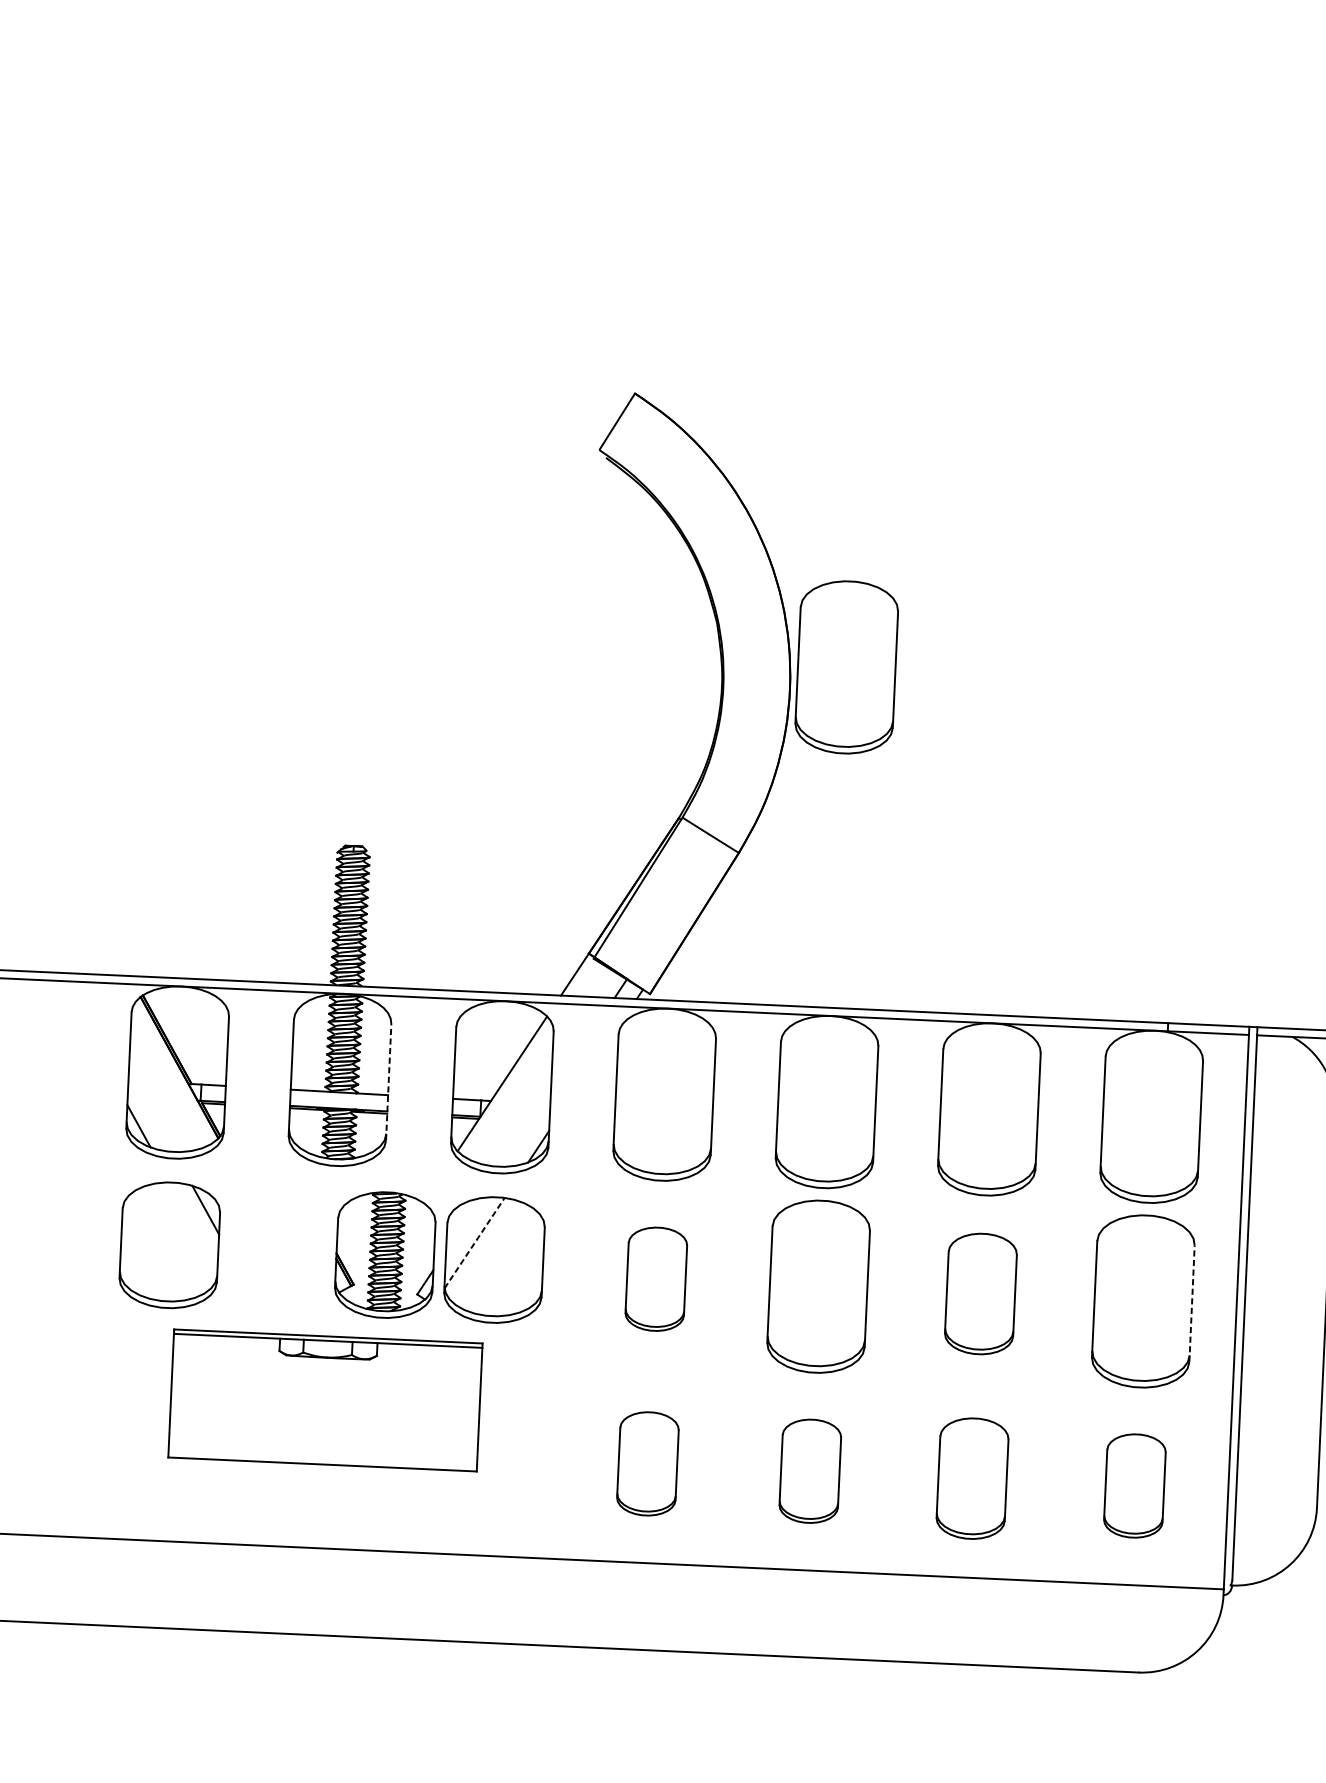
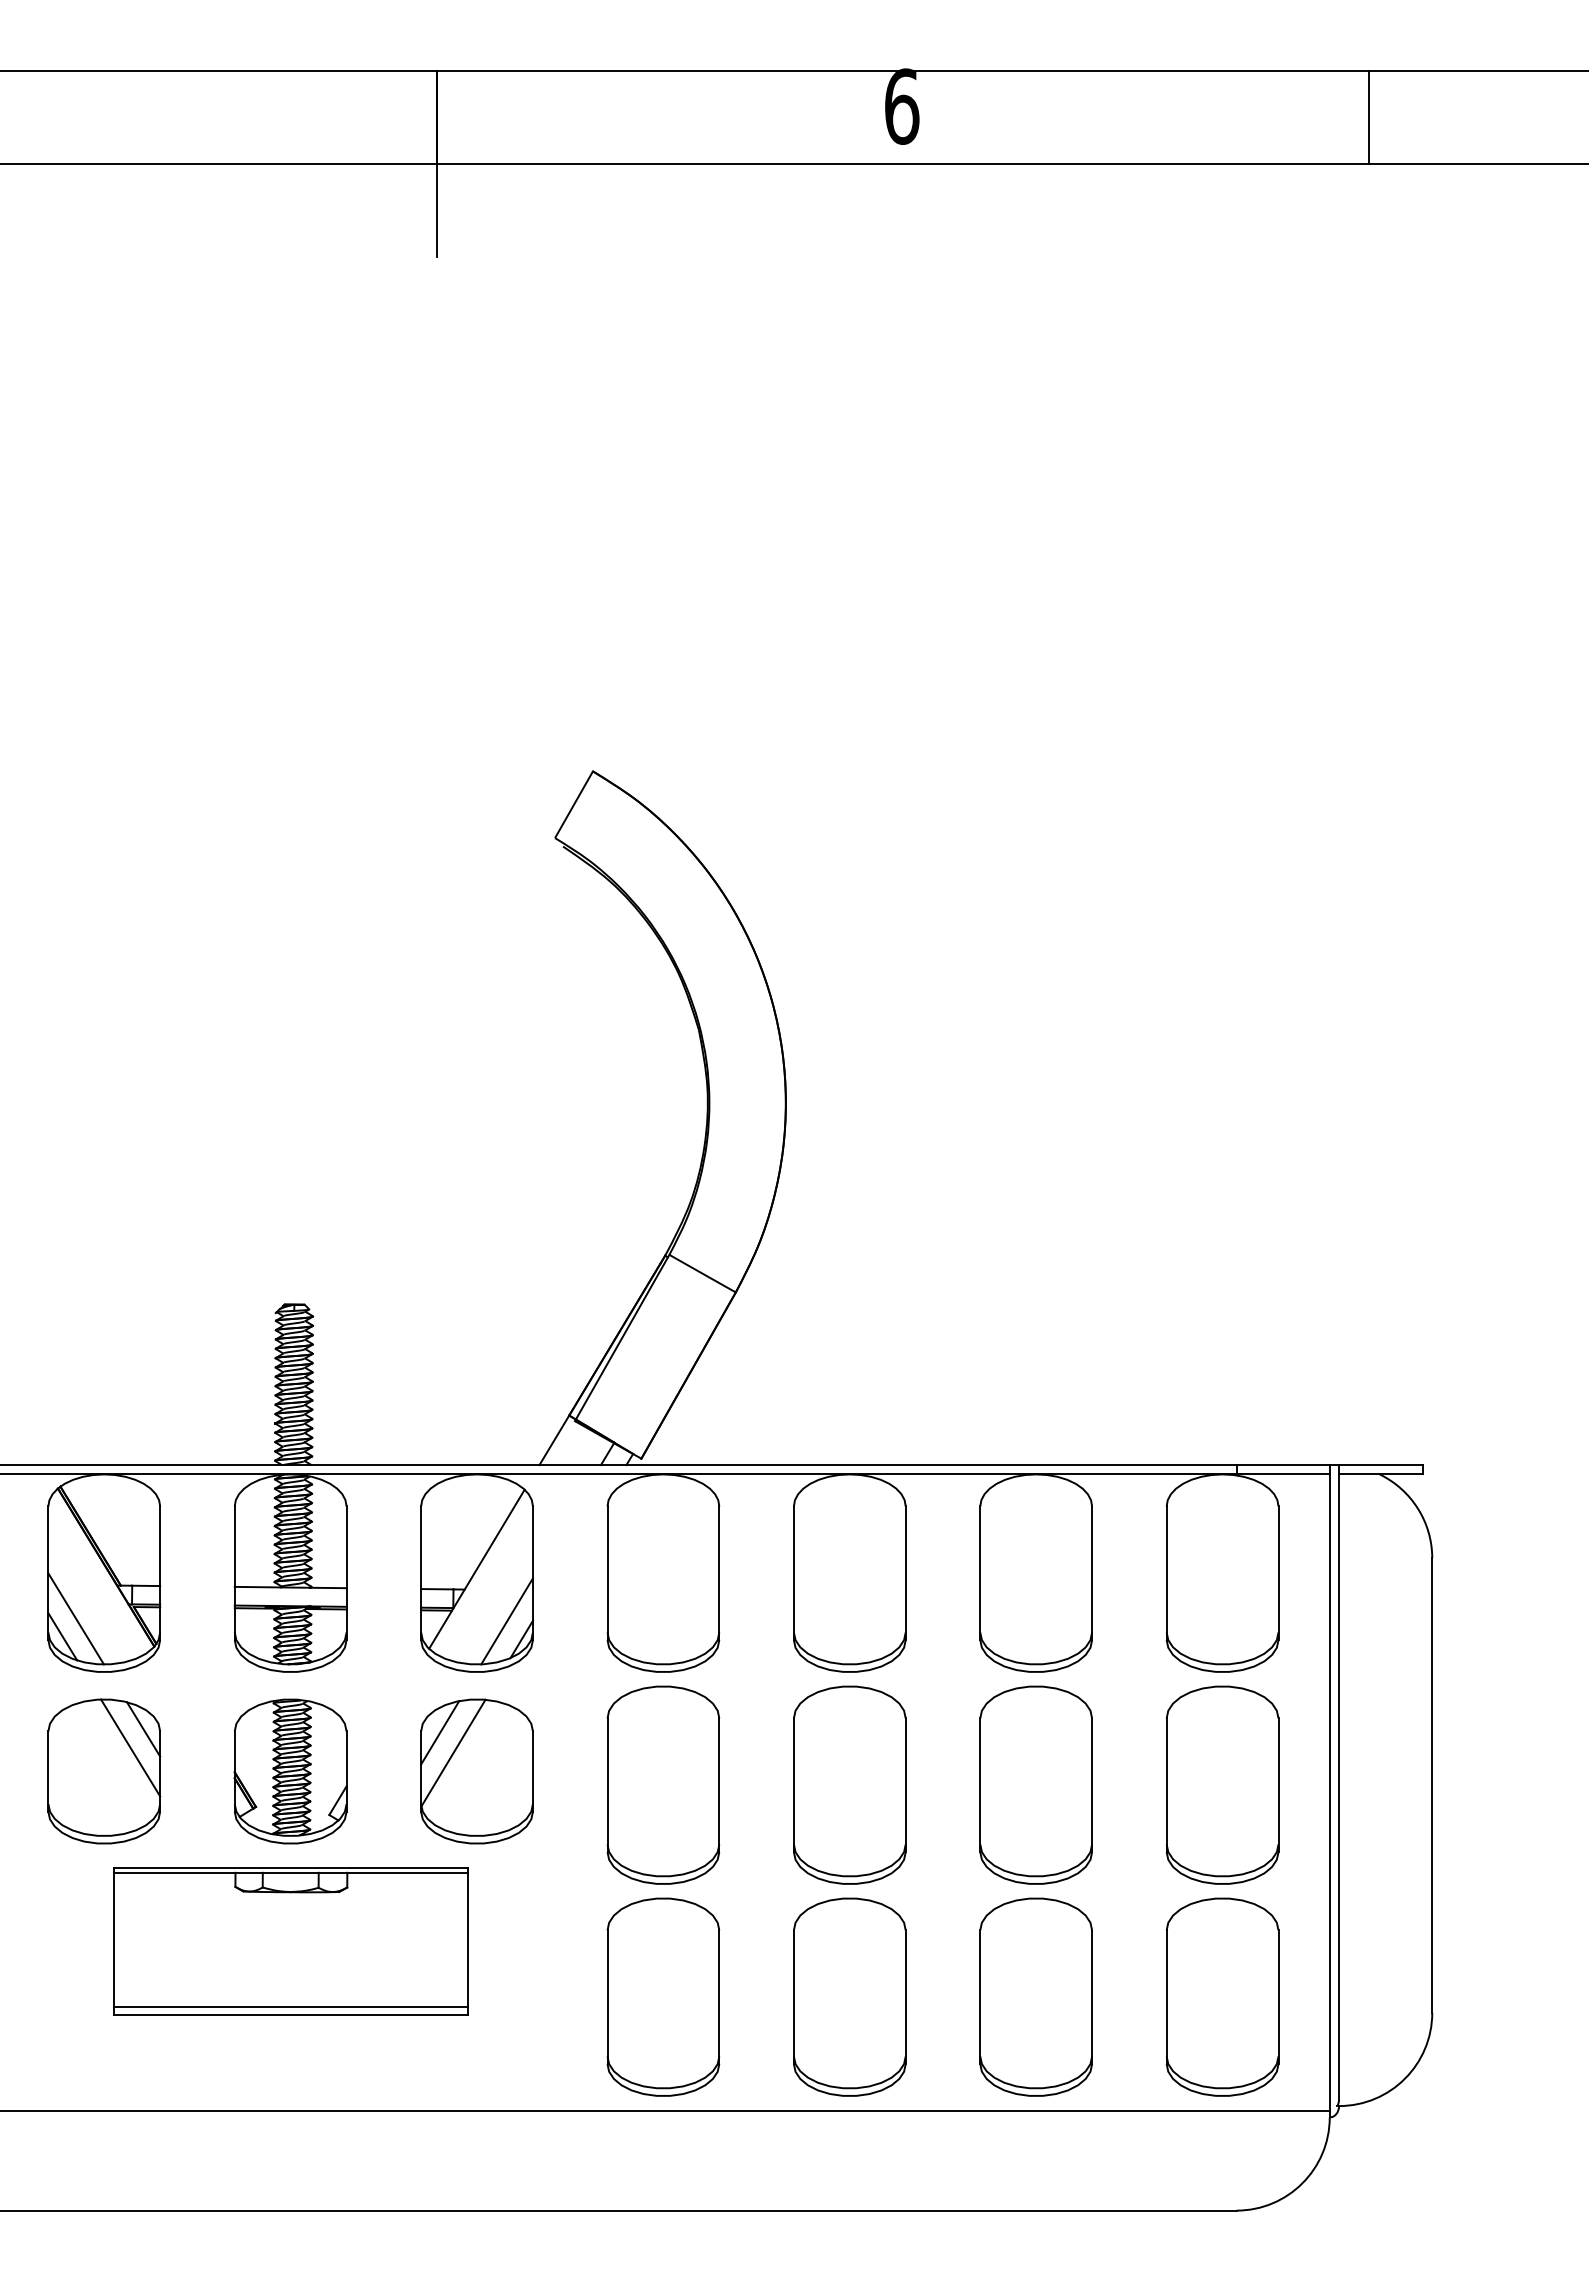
part: (846, 666) -> (849, 1073), removed
line: (388, 1082) -> (346, 1573), dashed -> solid
line: (150, 1110) -> (75, 1618), added
line: (526, 1130) -> (506, 1621), added
line: (464, 1224) -> (440, 1732), added
line: (193, 1225) -> (130, 1747), added
line: (474, 1242) -> (453, 1752), dashed -> solid
part: (385, 1255) -> (290, 1771), moved
part: (656, 1278) -> (663, 1784), size x1.67
part: (980, 1293) -> (1035, 1784), size x1.43
line: (1192, 1303) -> (1278, 1785), dashed -> solid
line: (322, 1458) -> (290, 2007), added
part: (648, 1463) -> (663, 1996), size x1.67
part: (810, 1470) -> (849, 1996), size x1.67
part: (972, 1478) -> (1035, 1996), size x1.43
part: (1134, 1485) -> (1222, 1996), size x1.67

